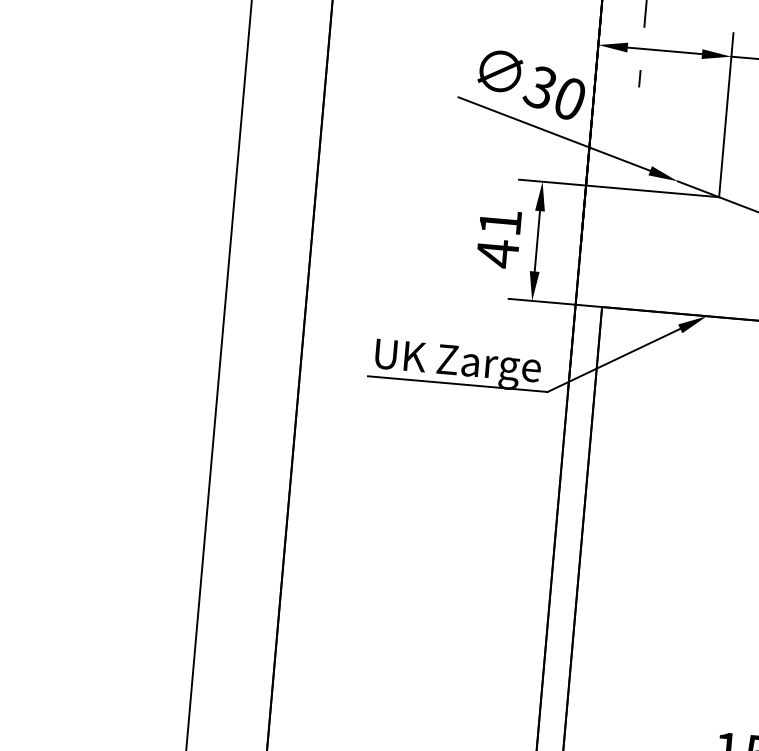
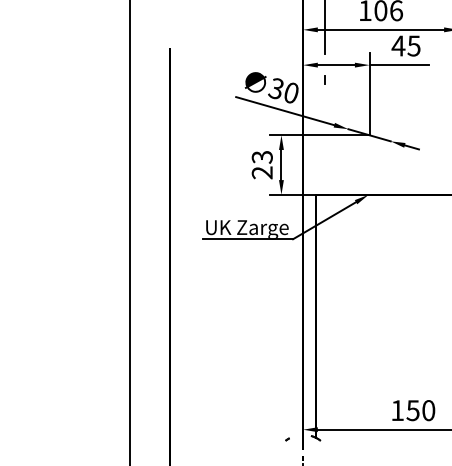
text: (497, 238) -> (261, 165), 41 -> 23

